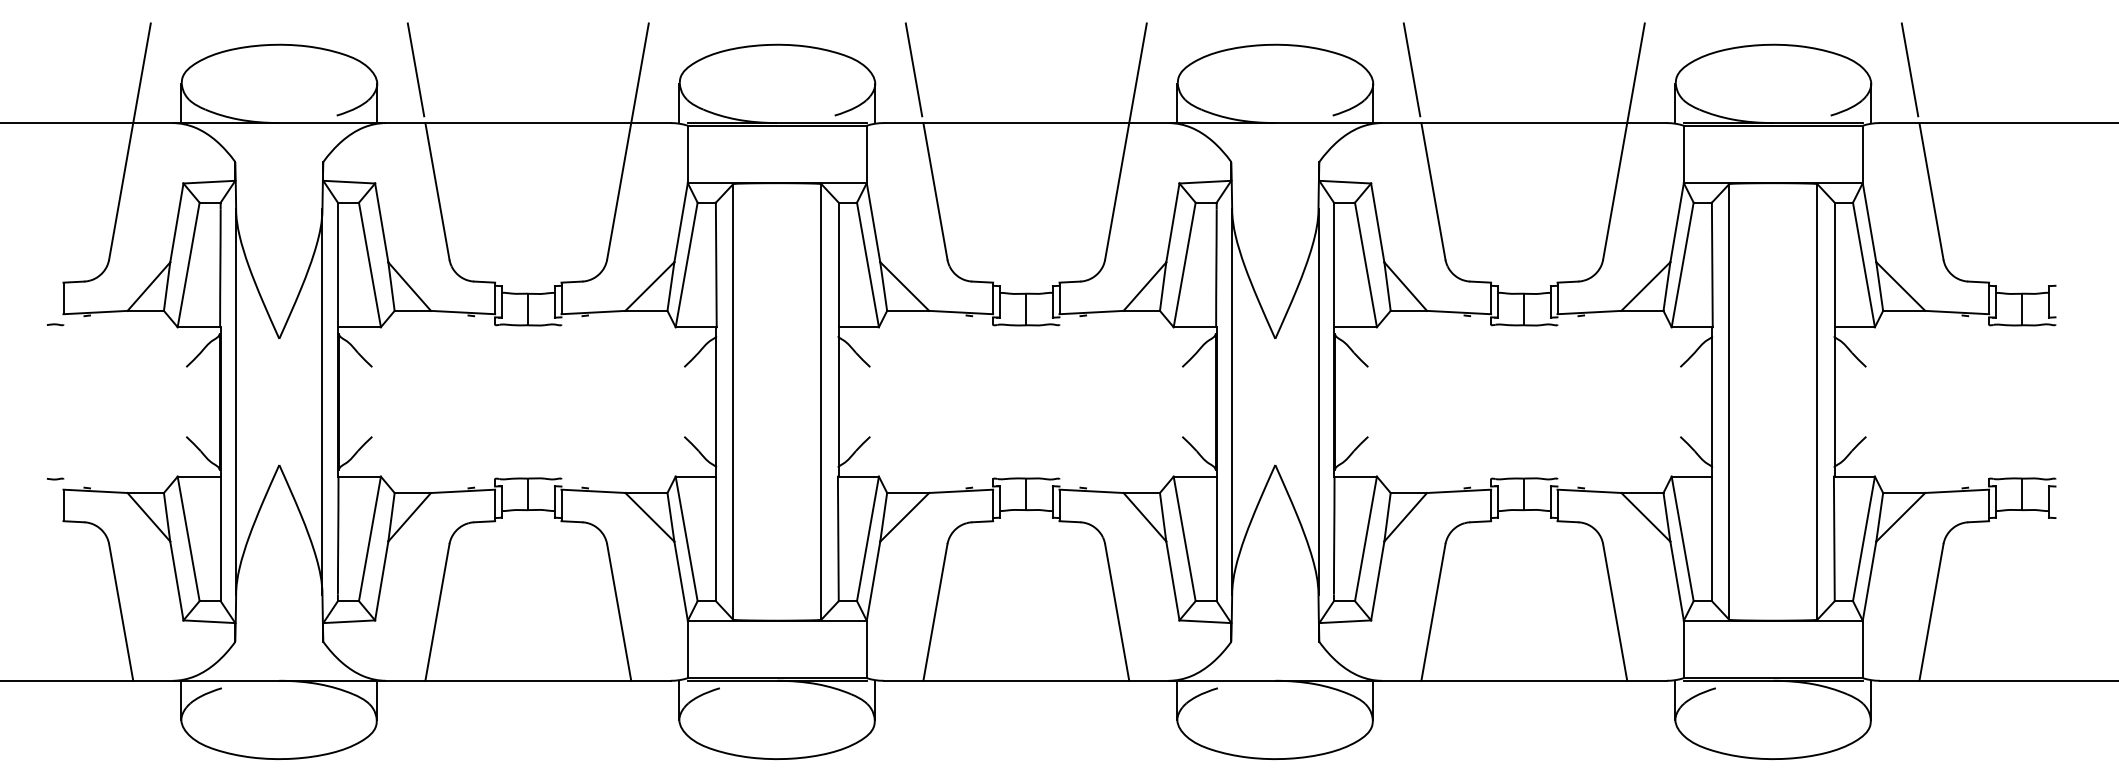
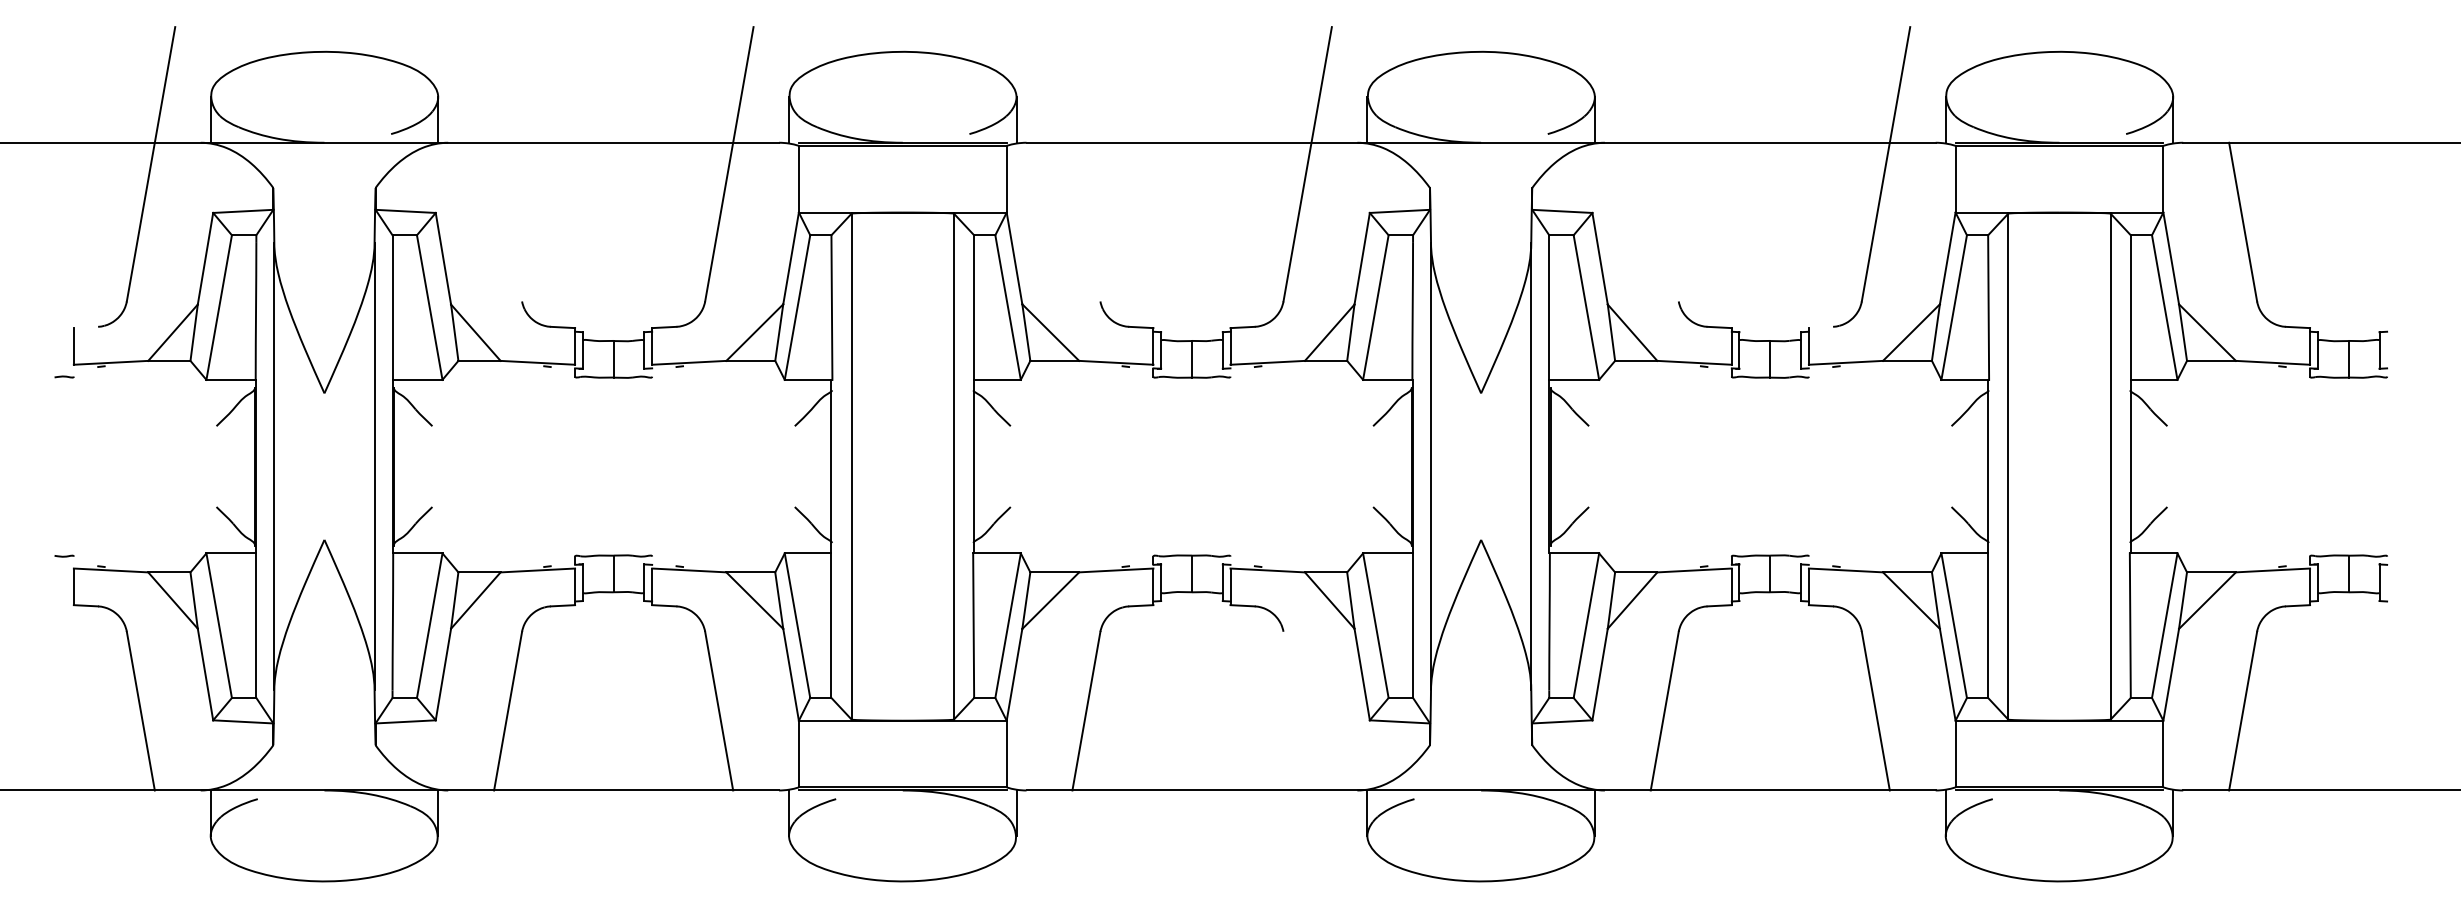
line: (415, 69) -> (482, 80), removed
line: (913, 69) -> (1061, 80), removed
line: (1411, 69) -> (1639, 80), removed
line: (1909, 69) -> (2217, 80), removed
line: (437, 190) -> (508, 221), removed
line: (935, 190) -> (1086, 221), removed
line: (1433, 190) -> (1664, 221), removed
line: (73, 282) -> (85, 327), removed
line: (1567, 282) -> (1820, 327), removed
line: (1117, 611) -> (1297, 710), removed

